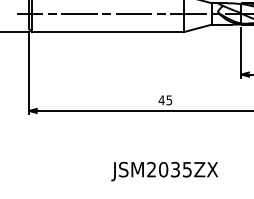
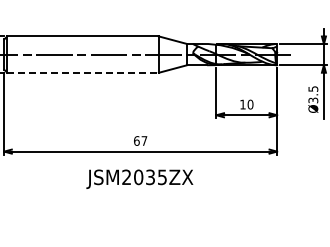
line: (108, 31) -> (83, 72), solid -> dashed
text: (165, 99) -> (140, 140), 45 -> 67
text: (164, 170) -> (139, 178), moved

